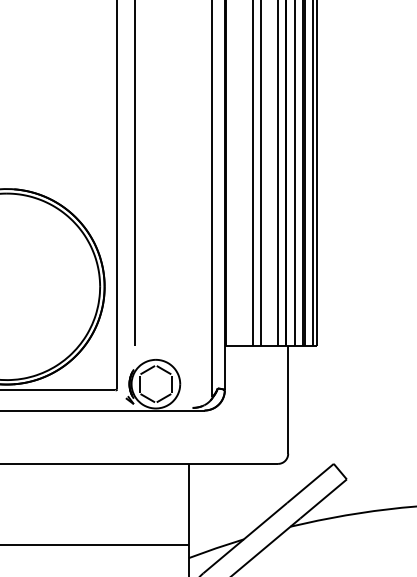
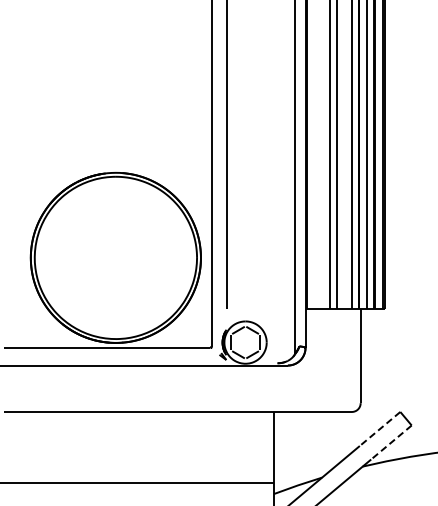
line: (309, 484) -> (379, 429), solid -> dashed
line: (323, 498) -> (391, 442), solid -> dashed

